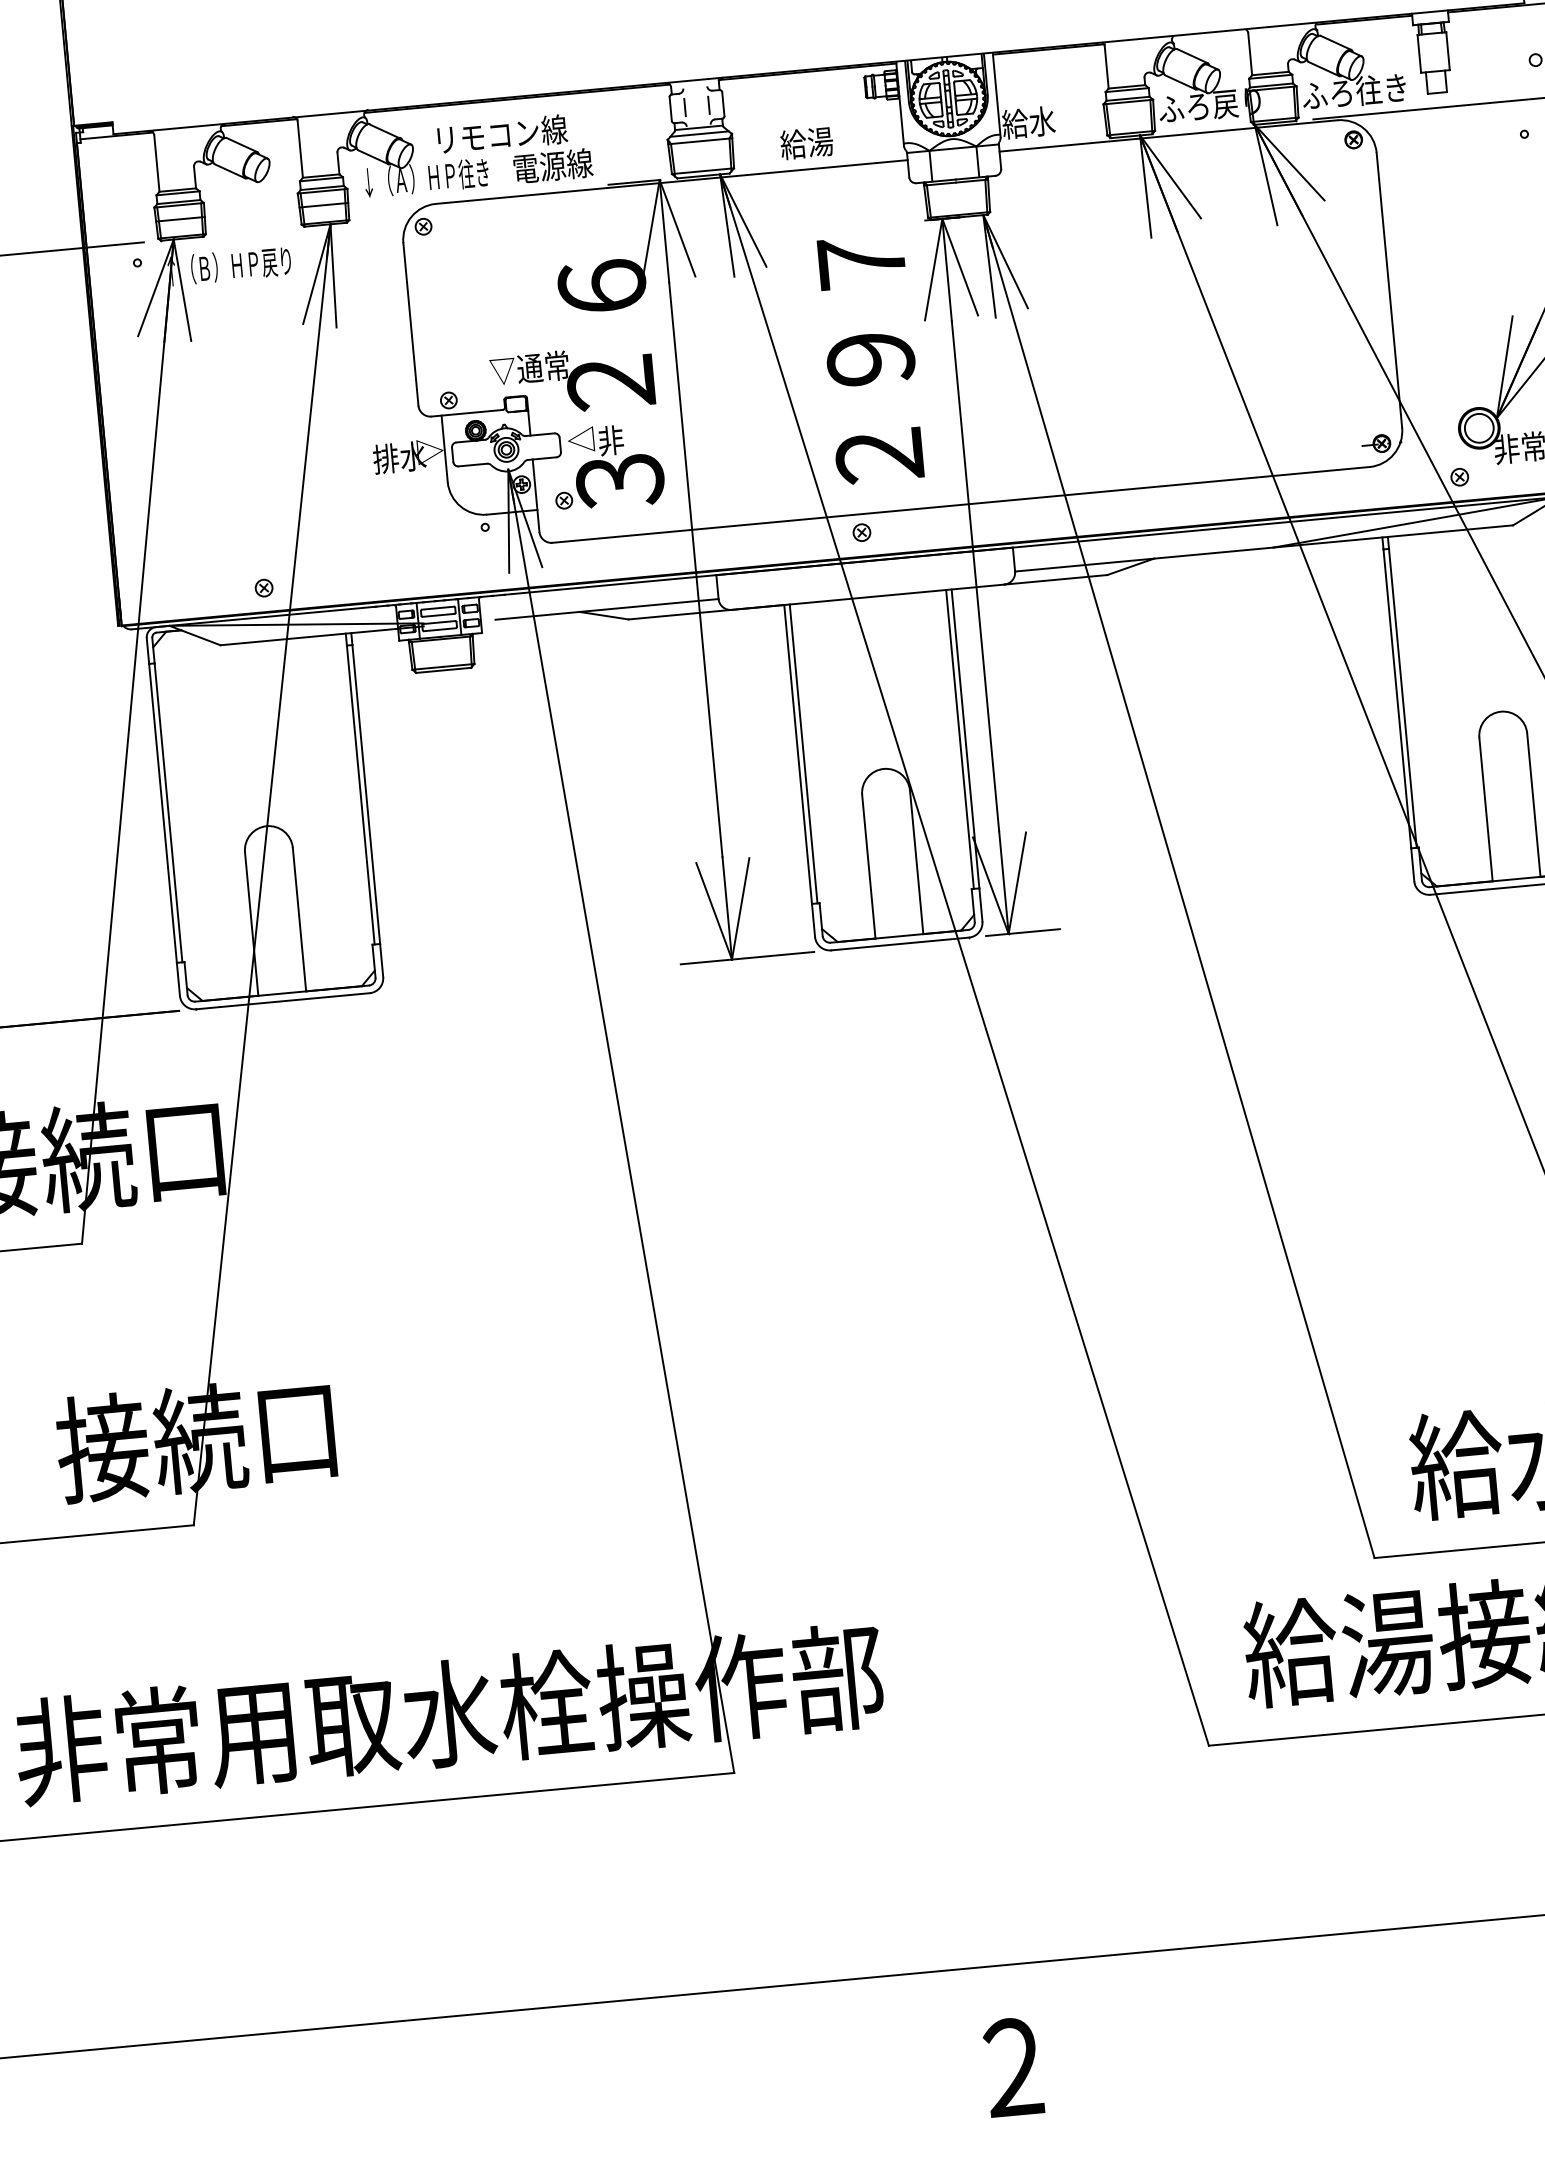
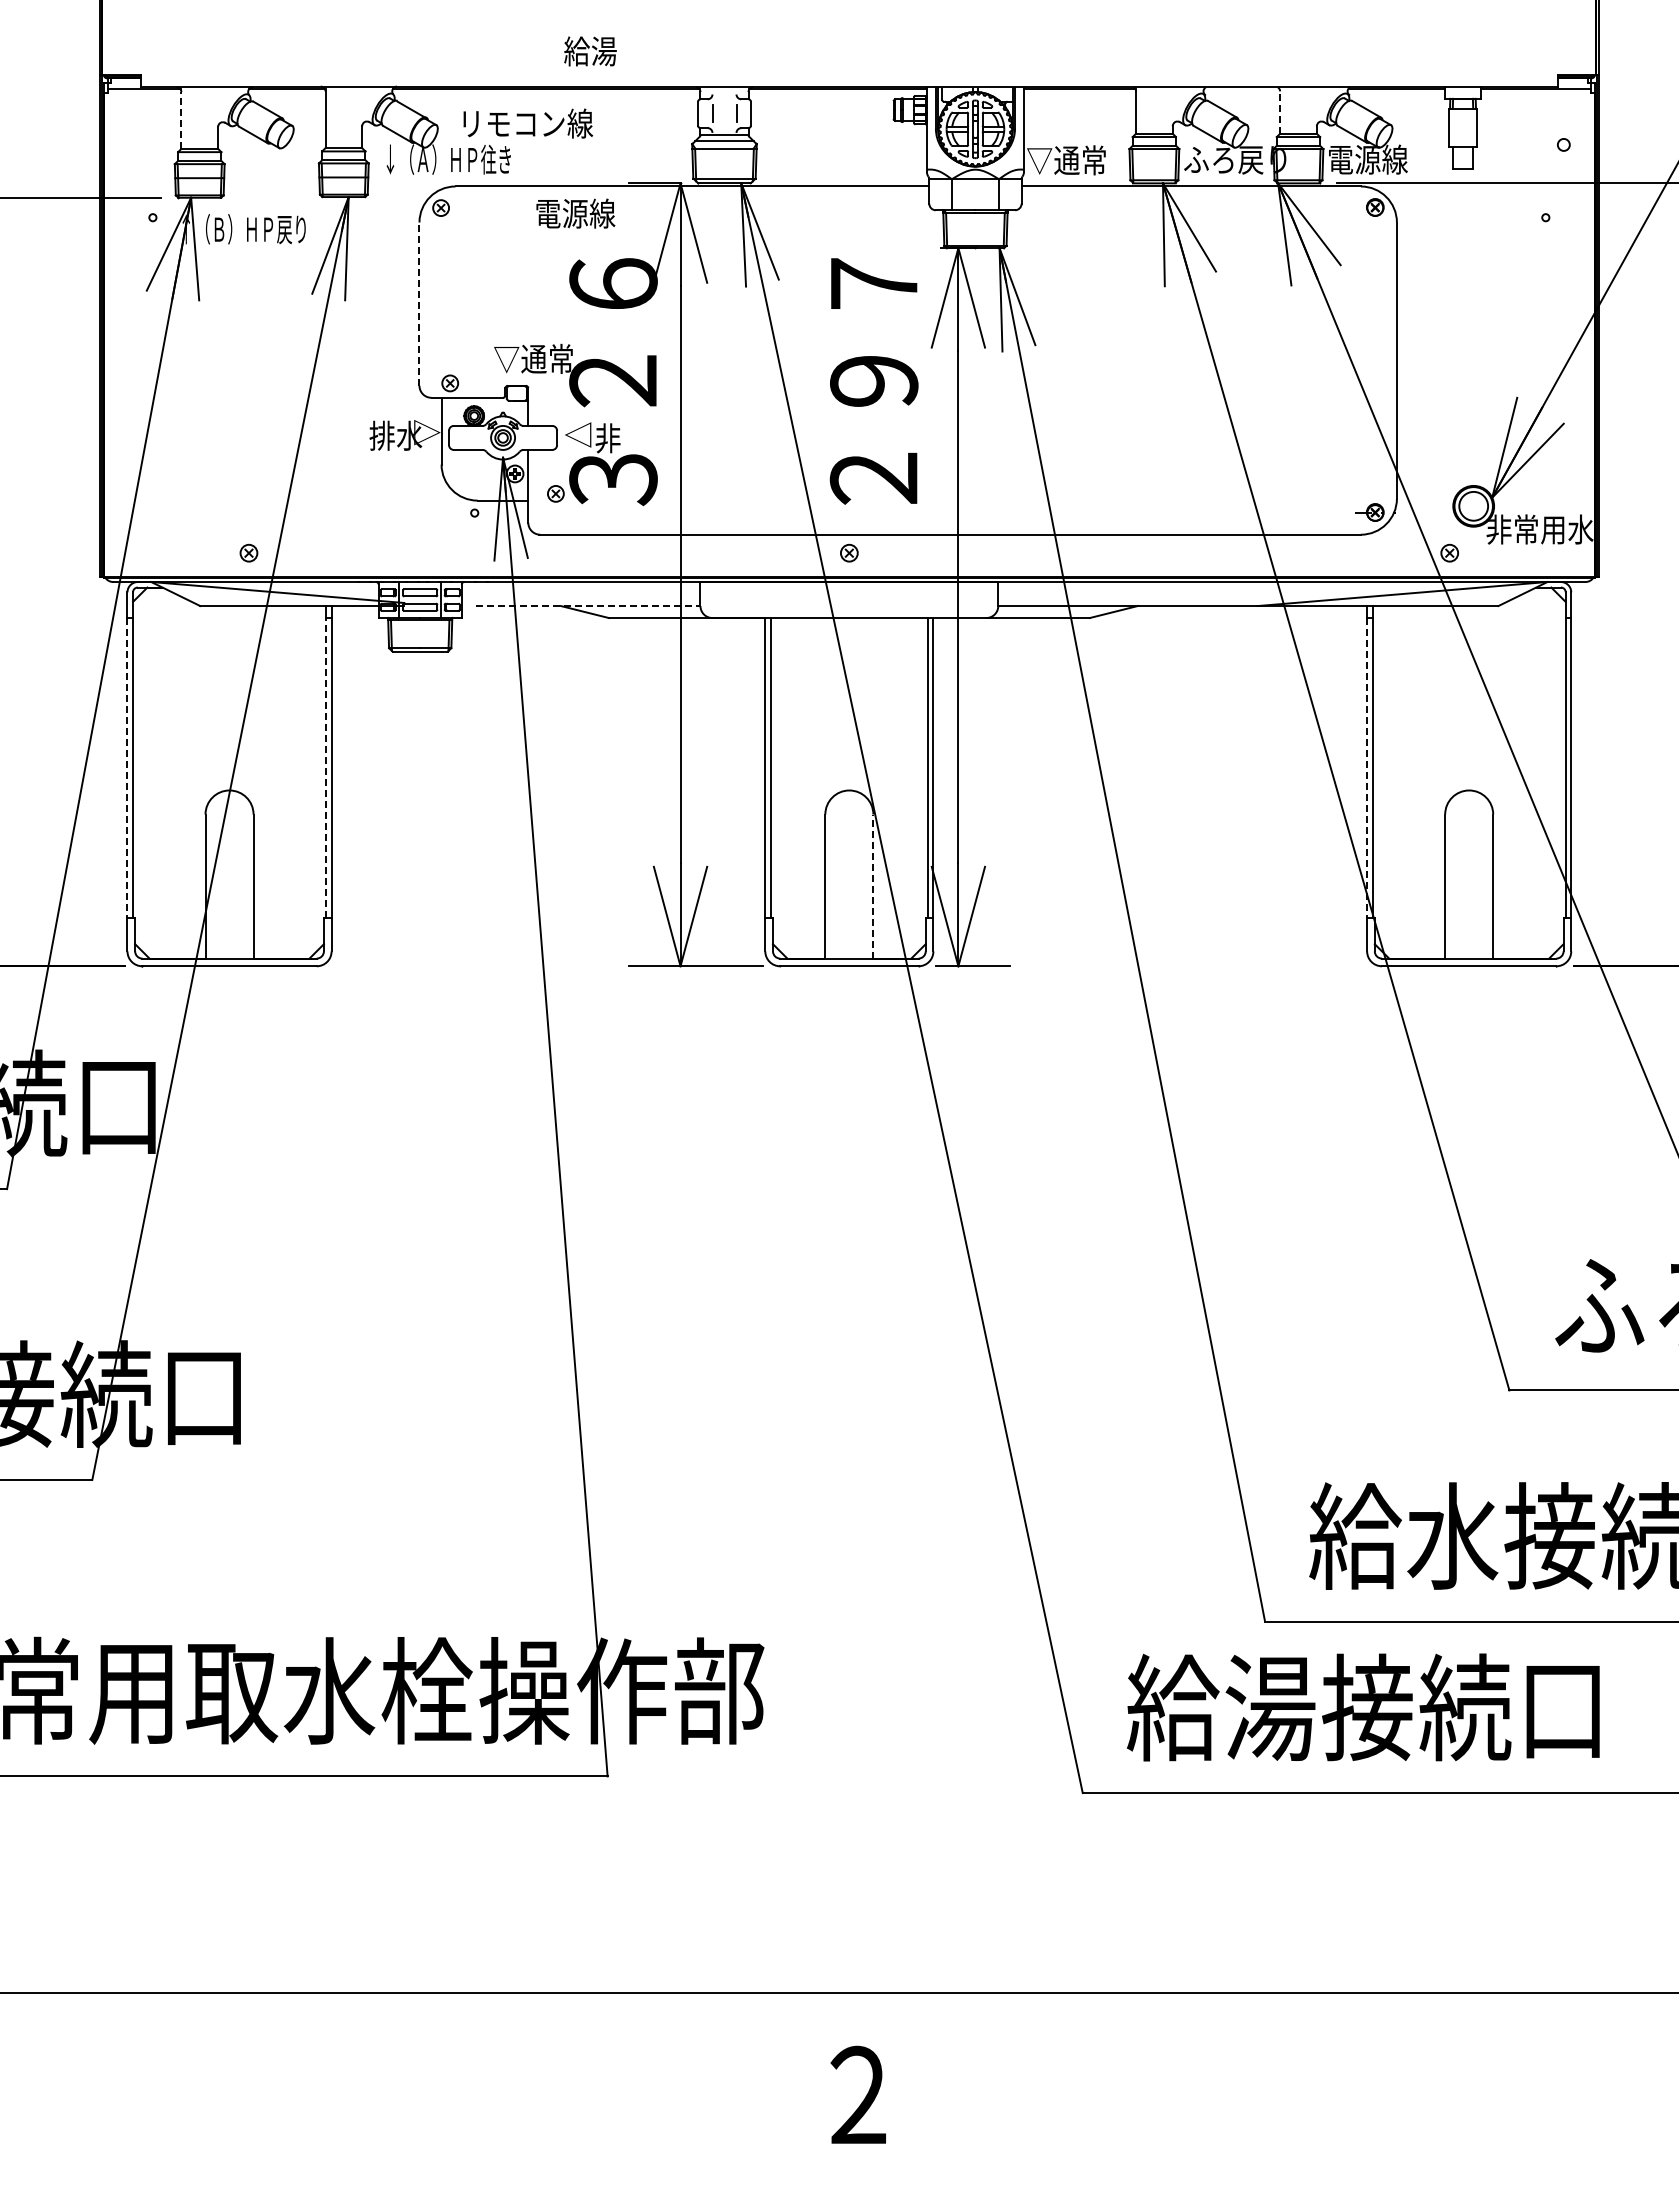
line: (1250, 54) -> (1280, 112), solid -> dashed
text: (1354, 91) -> (1380, 159), ふろ往き -> 電源線
text: (1040, 121) -> (1065, 160), 給水 -> ▽通常
text: (806, 143) -> (590, 51), moved
line: (156, 163) -> (181, 120), solid -> dashed
text: (552, 165) -> (575, 213), moved
line: (410, 324) -> (419, 304), solid -> dashed
line: (607, 609) -> (588, 606), solid -> dashed
line: (1397, 699) -> (1367, 768), solid -> dashed
line: (361, 794) -> (326, 767), solid -> dashed
line: (163, 813) -> (127, 768), solid -> dashed
line: (916, 862) -> (873, 886), solid -> dashed

